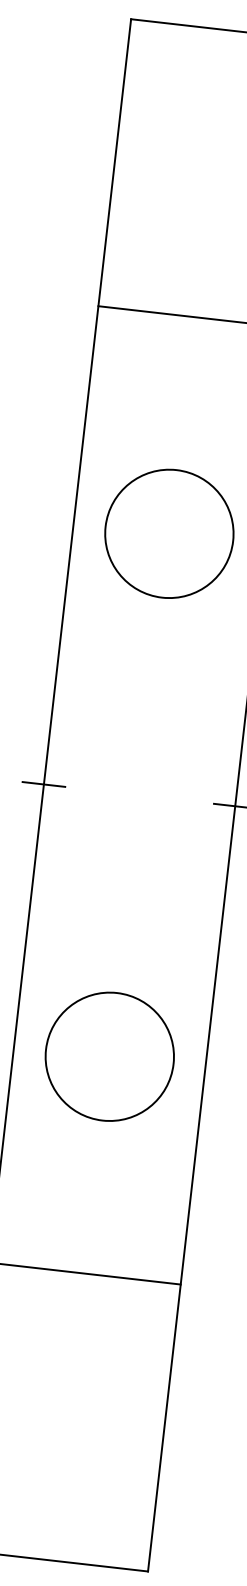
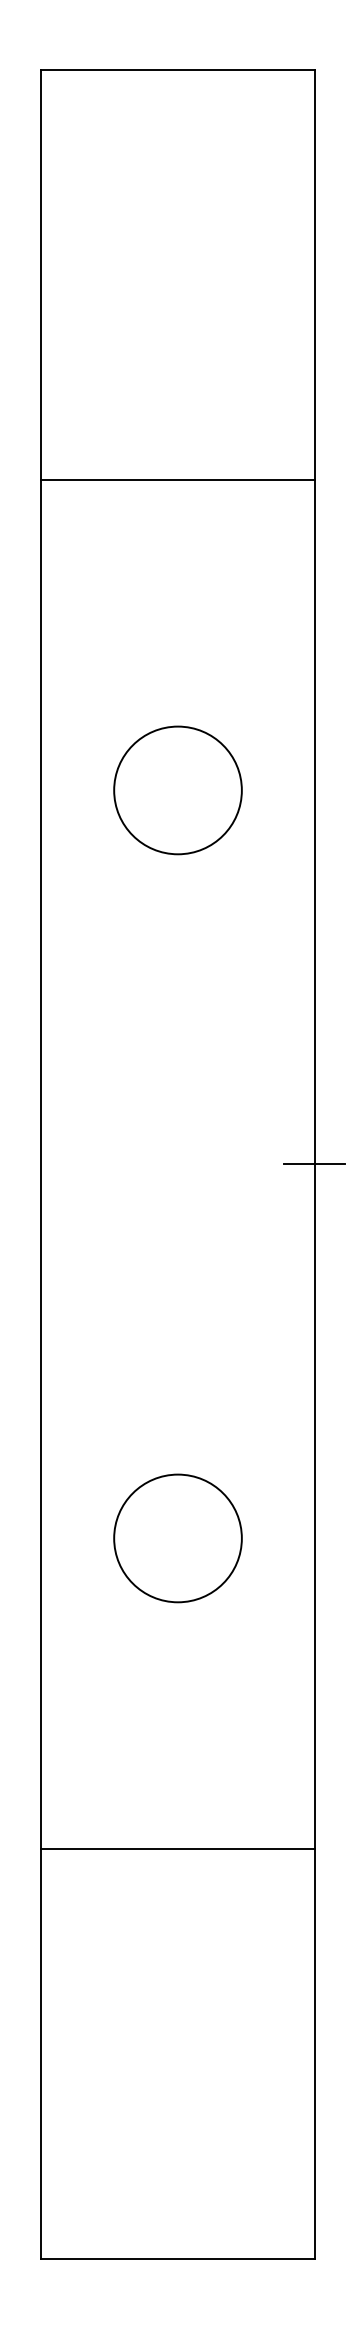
circle: (169, 533) -> (177, 790), size x0.7
line: (43, 784) -> (40, 1164), removed
circle: (109, 1056) -> (177, 1538), size x0.7

